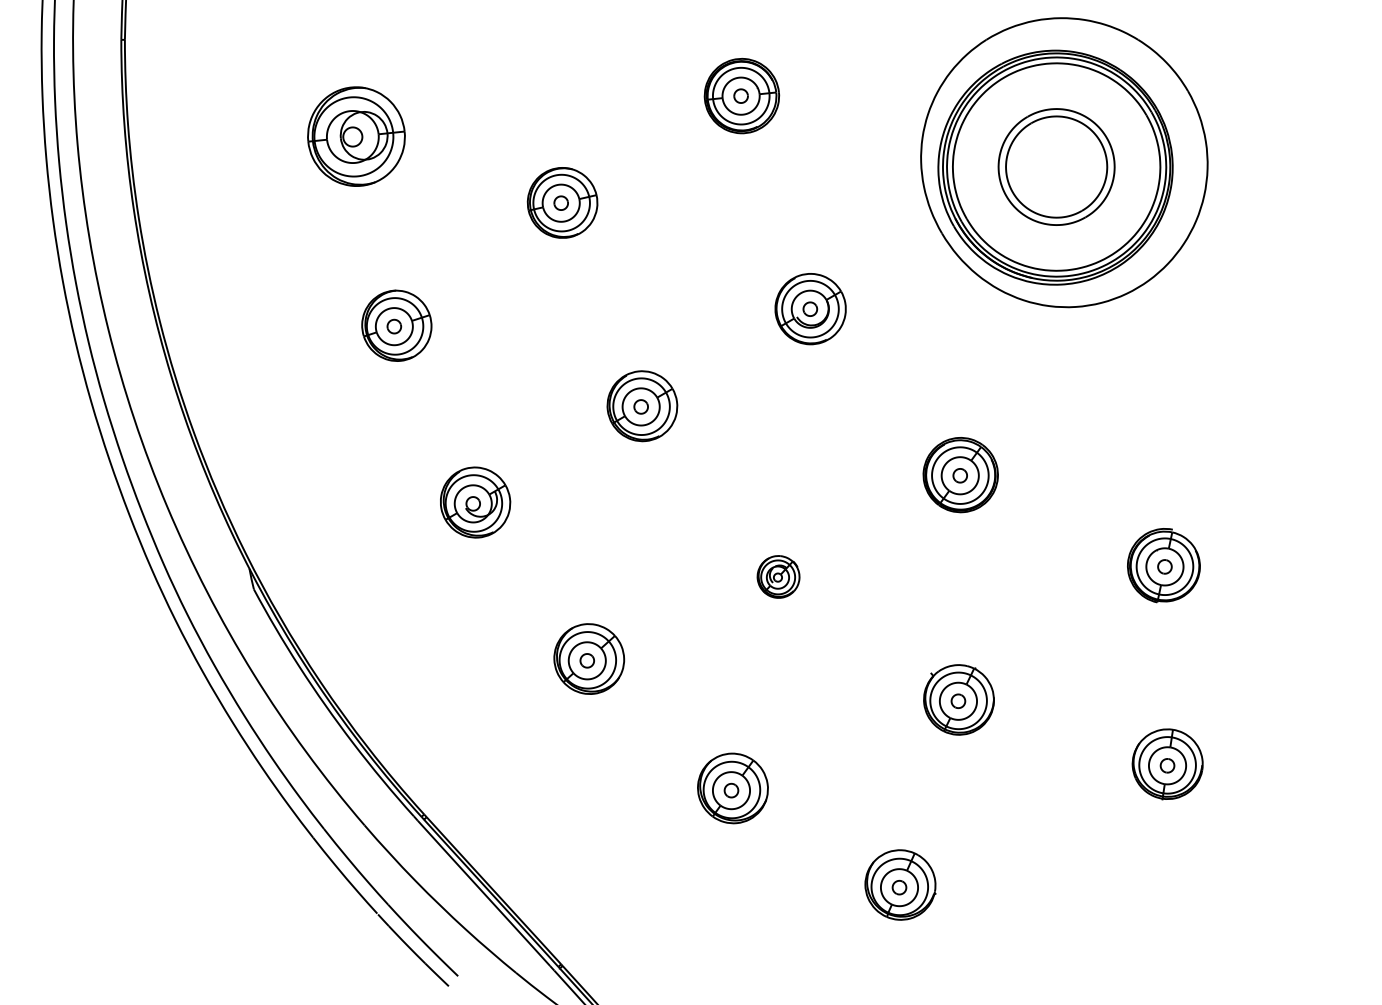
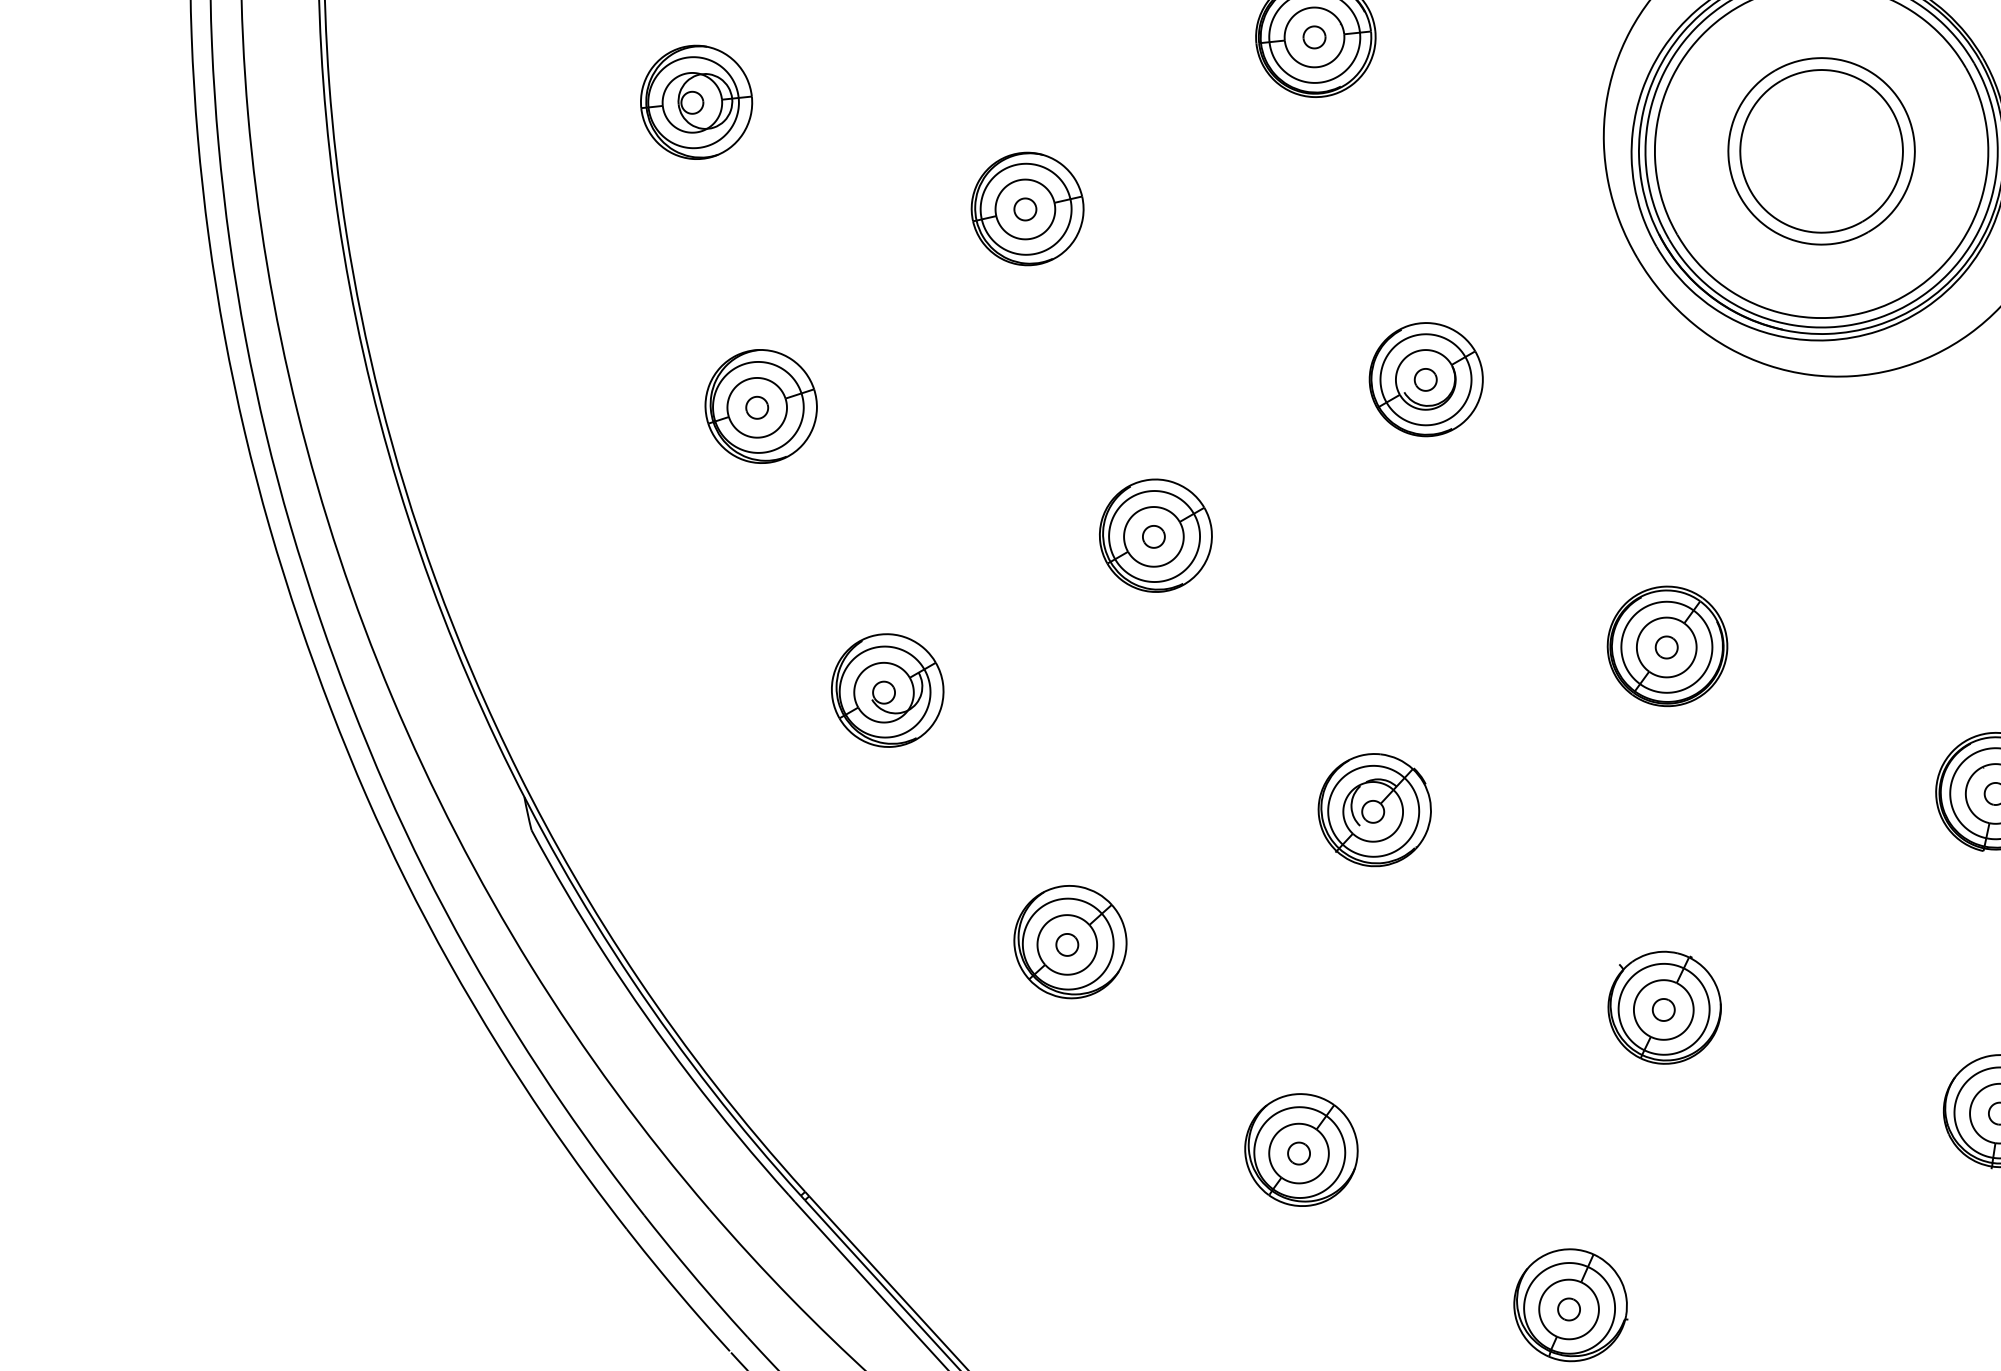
part: (356, 136) -> (696, 102), size x0.71
part: (778, 576) -> (1374, 809), size x1.67

